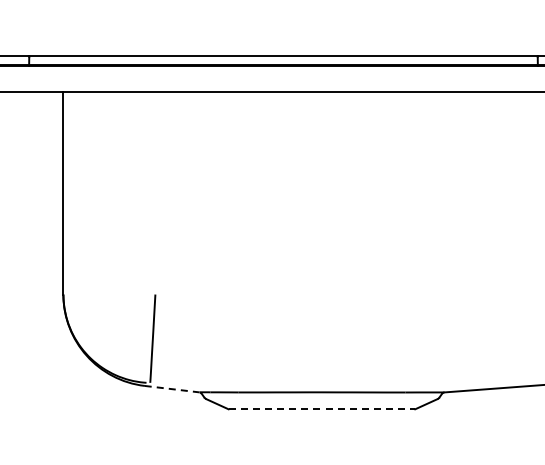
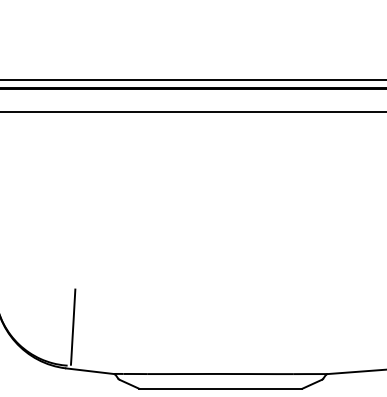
line: (172, 389) -> (90, 371), dashed -> solid
line: (322, 409) -> (221, 388), dashed -> solid

